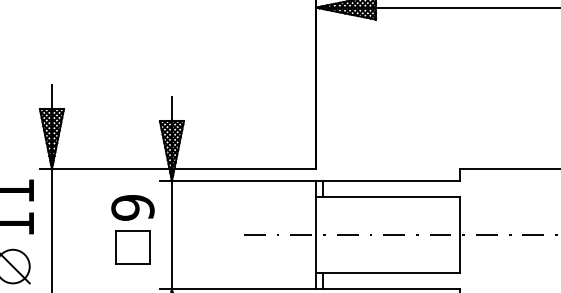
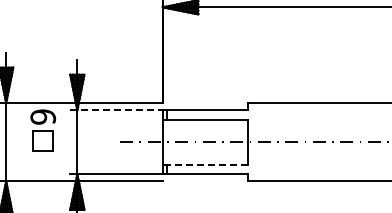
line: (237, 181) -> (116, 110), solid -> dashed
part: (133, 230) -> (43, 130), moved
line: (388, 272) -> (205, 164), solid -> dashed

